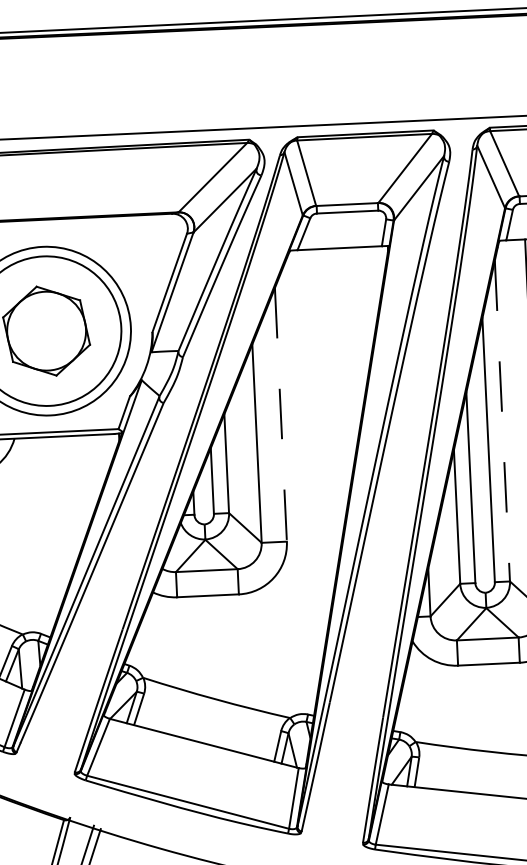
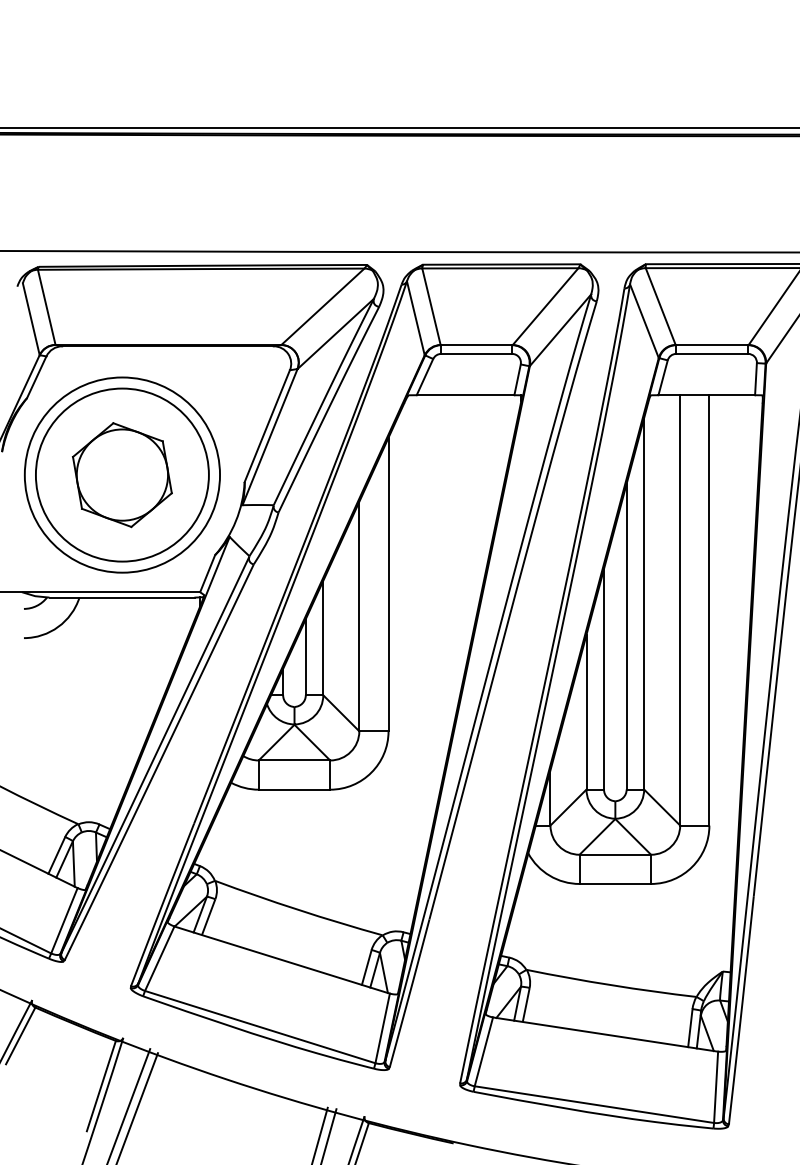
line: (280, 414) -> (388, 584), dashed -> solid
line: (502, 420) -> (644, 603), dashed -> solid

